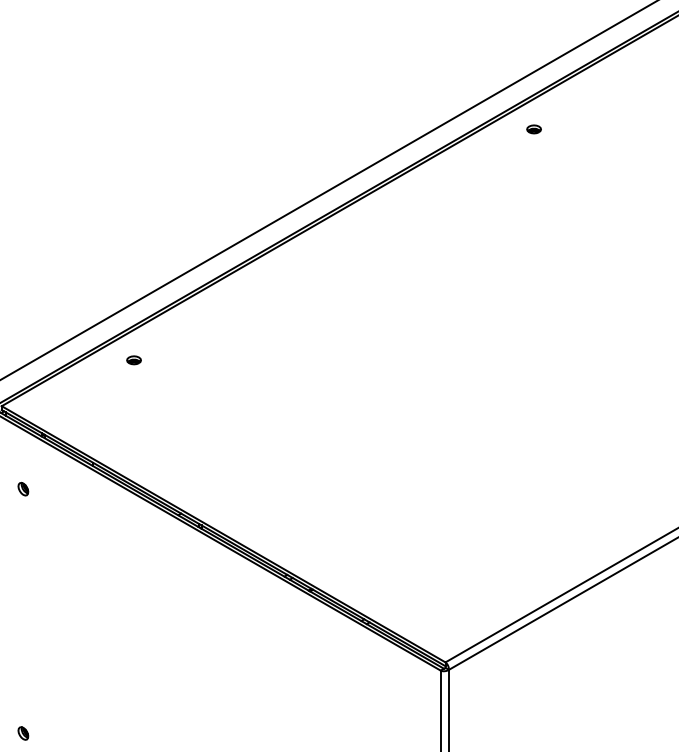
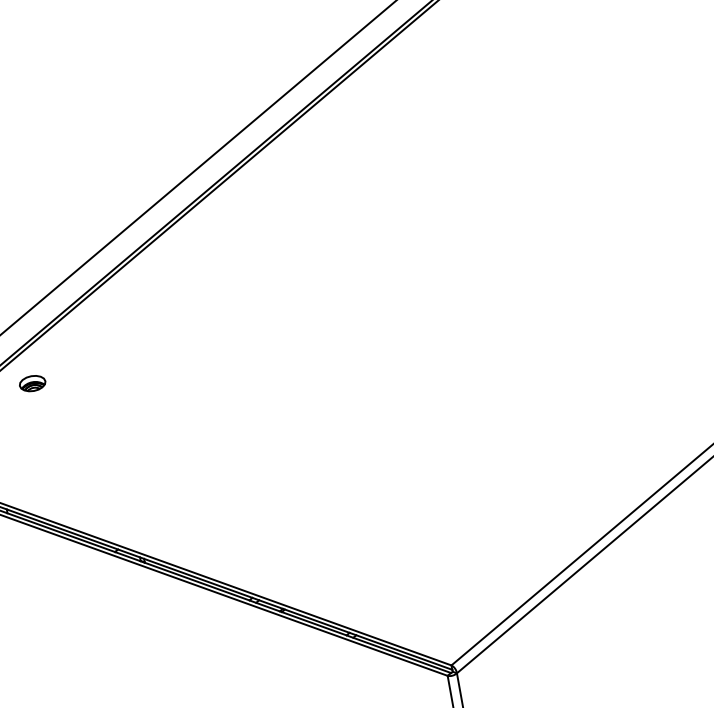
part: (533, 129) -> (442, 37), removed
part: (133, 360) -> (31, 384), size x1.6

